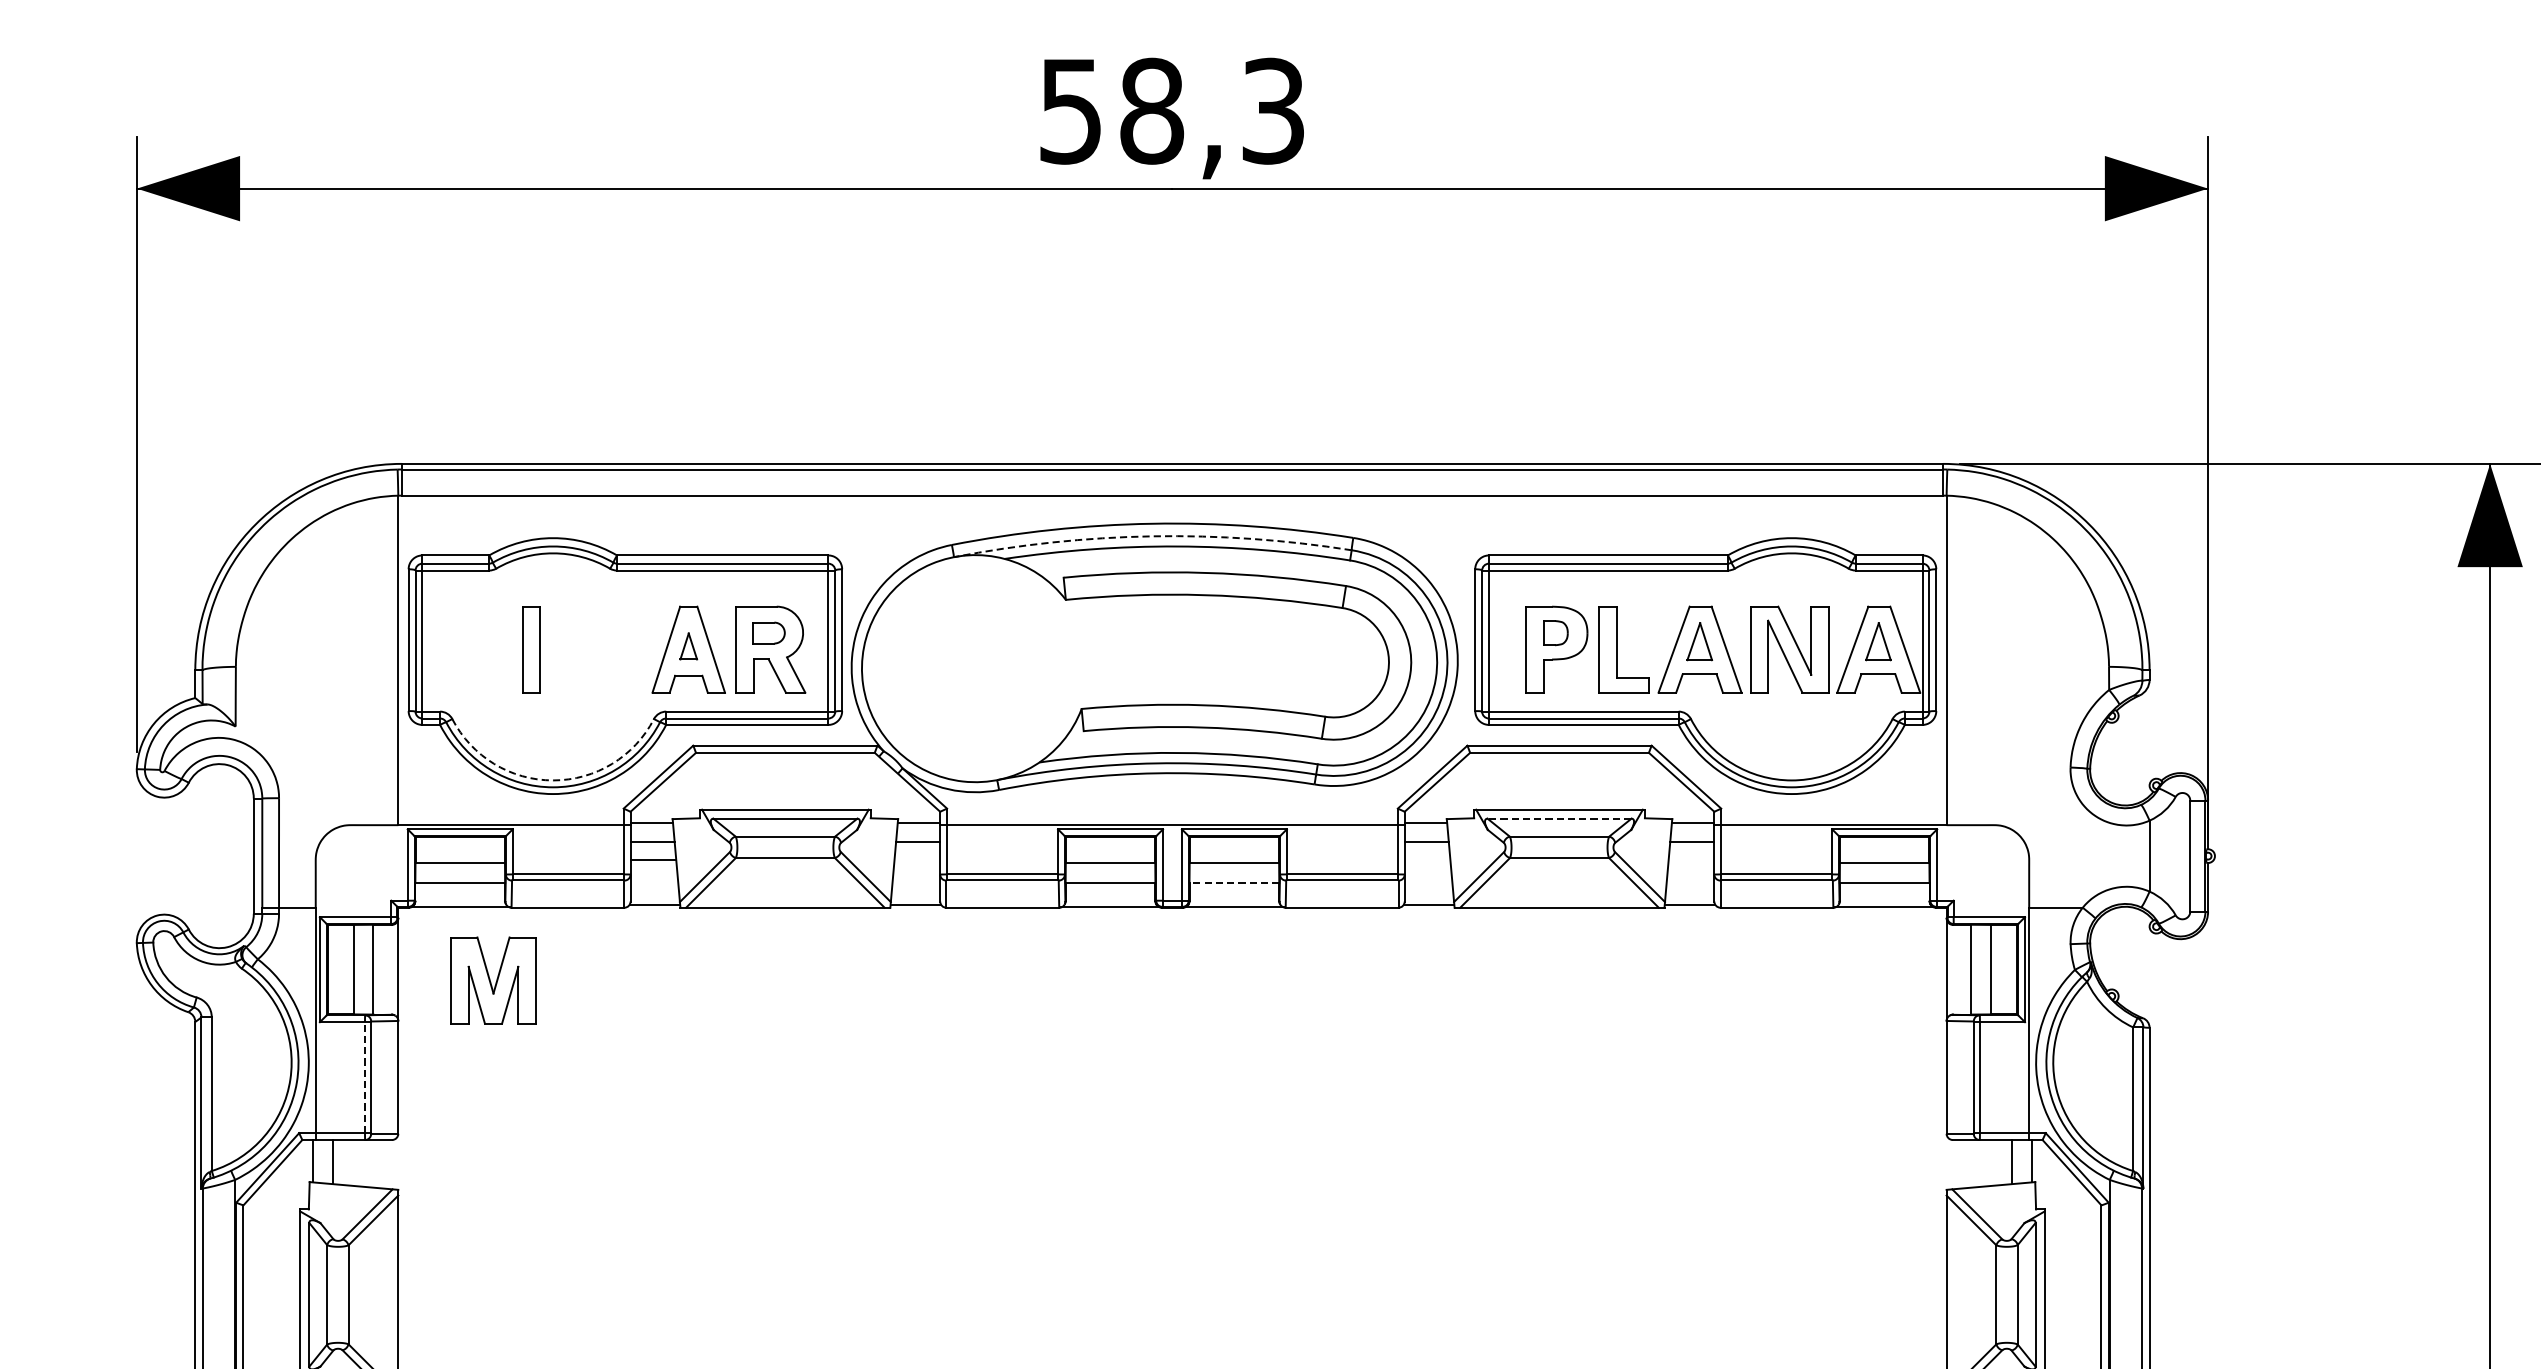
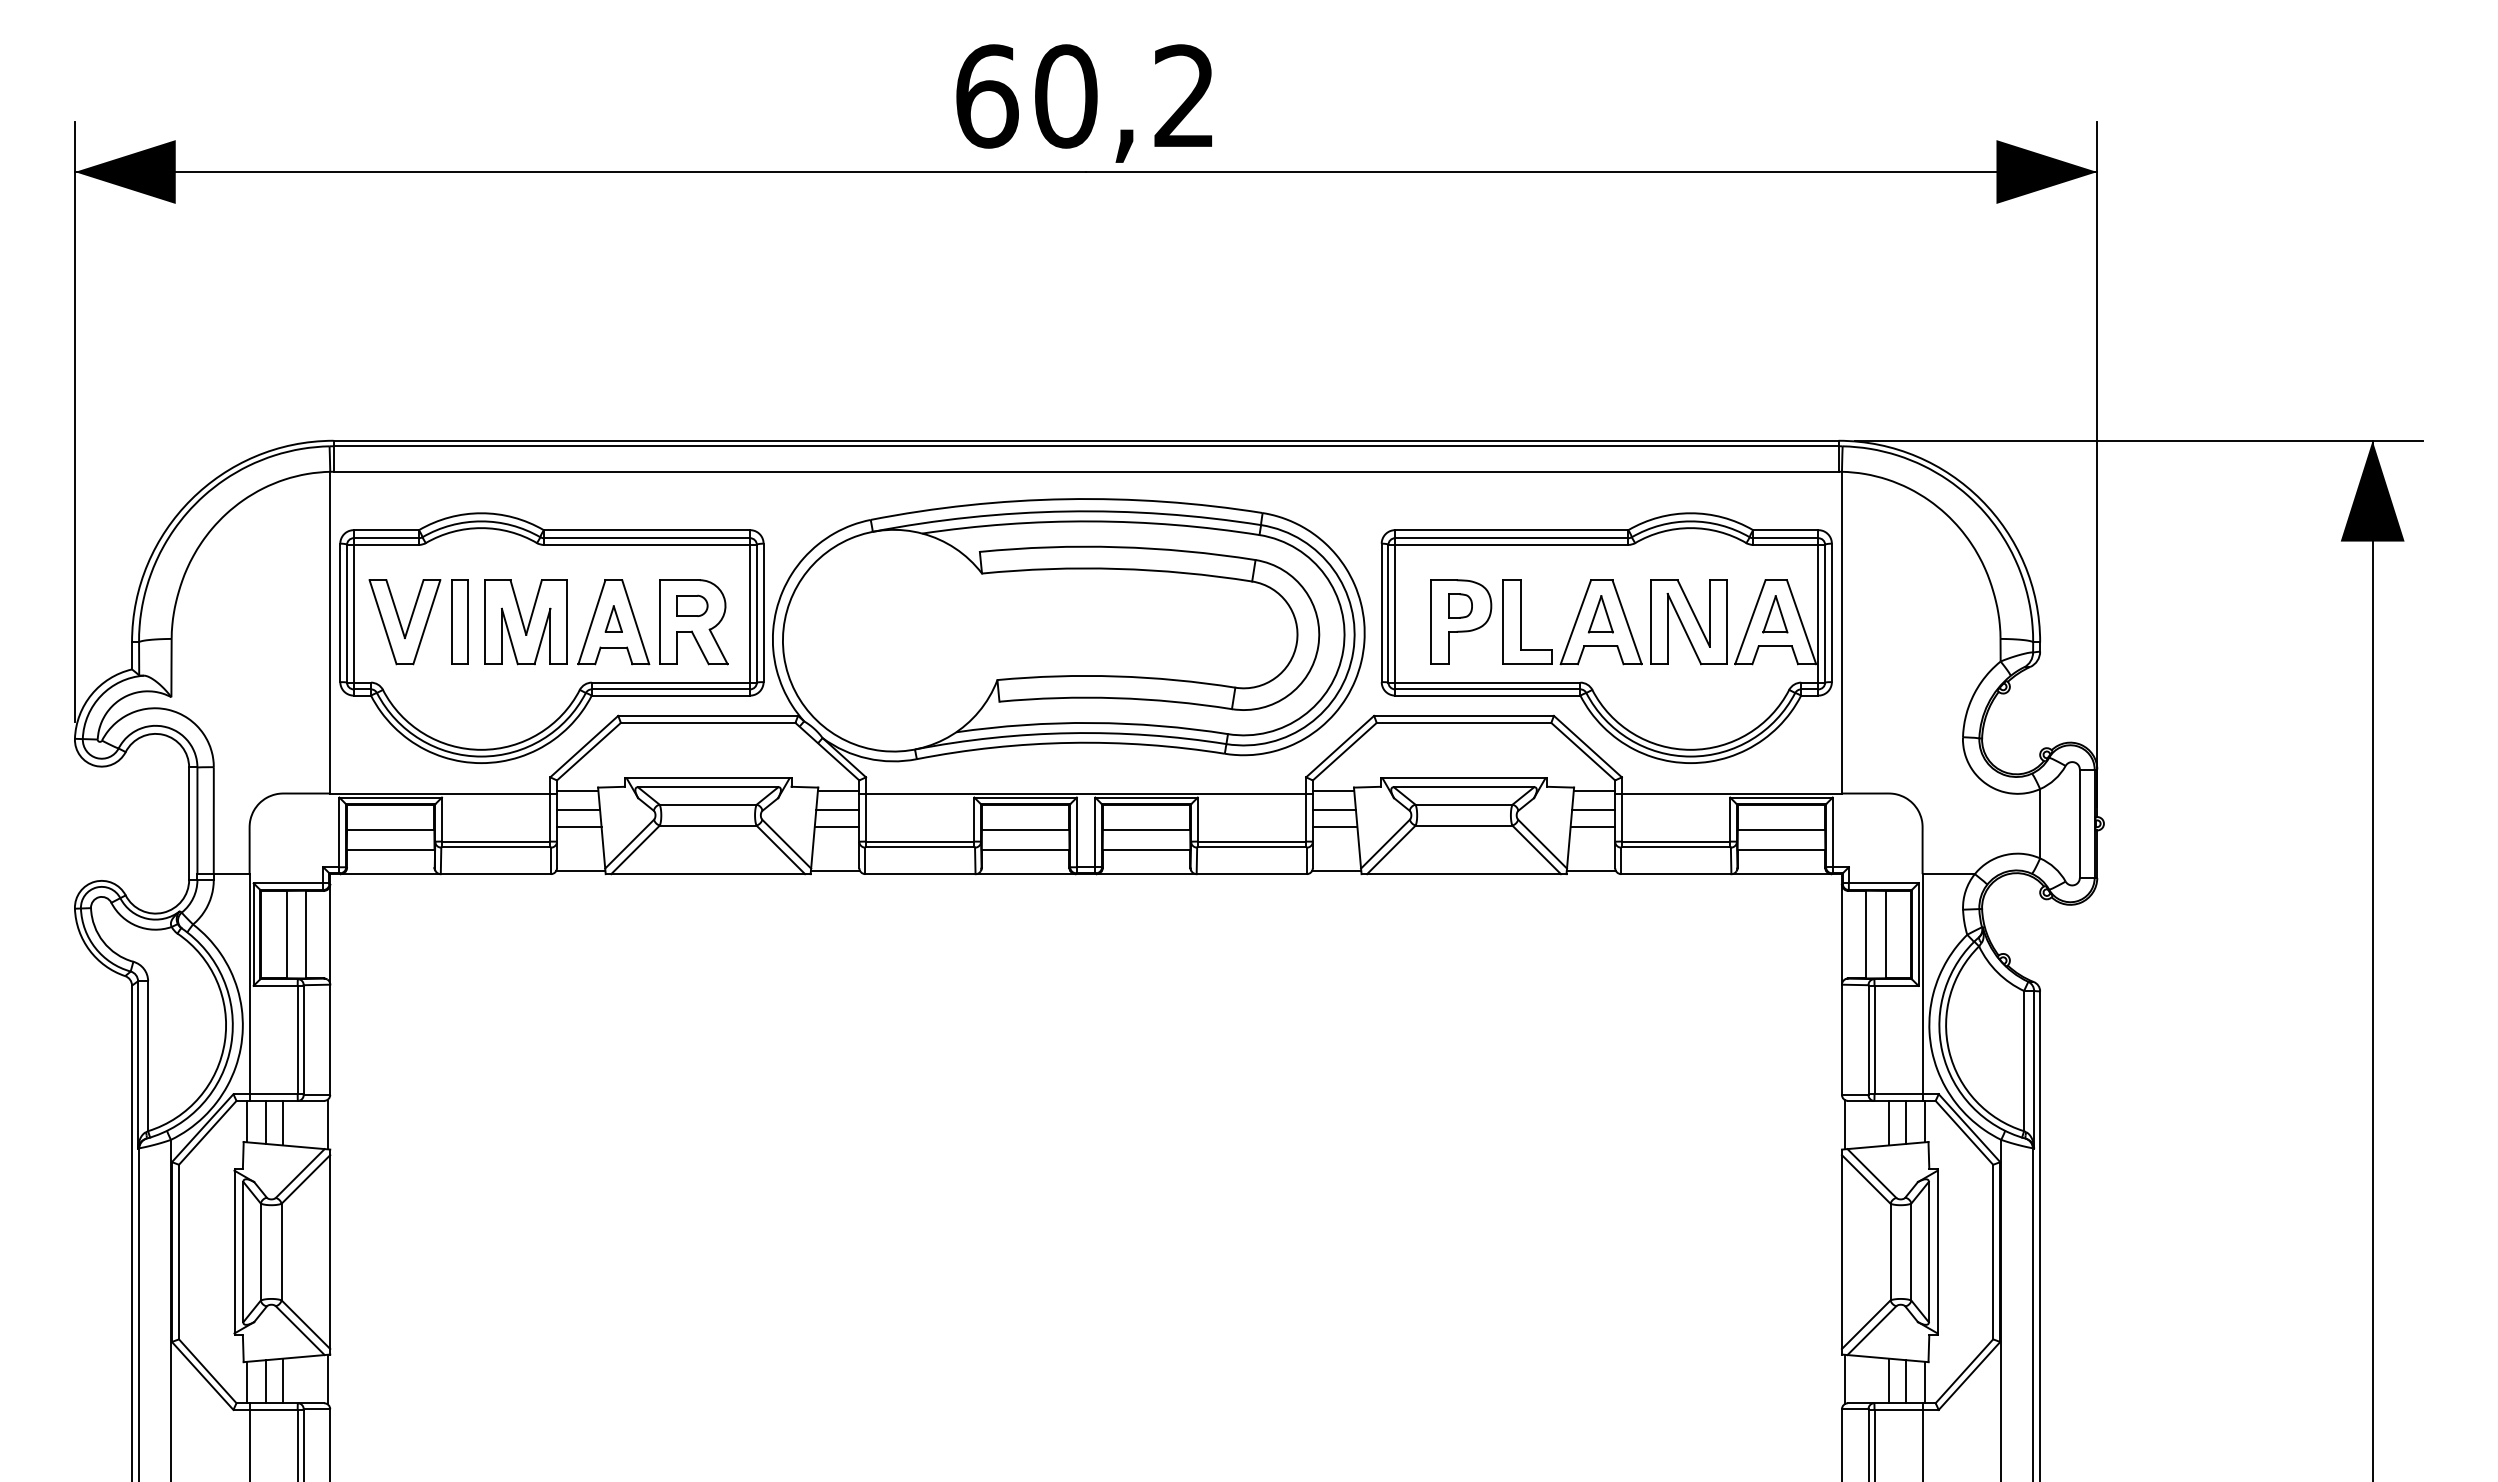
text: (1171, 111) -> (1085, 96), 58,3 -> 60,2
arc: (1152, 536) -> (1066, 511), dashed -> solid
part: (474, 650) -> (404, 622), added
arc: (553, 780) -> (481, 749), dashed -> solid
line: (1558, 819) -> (1463, 787), dashed -> solid
line: (916, 859) -> (836, 827), added
line: (1426, 859) -> (1334, 827), added
line: (1691, 859) -> (1592, 827), added
line: (1234, 882) -> (1146, 849), dashed -> solid
part: (492, 980) -> (525, 622), moved
line: (364, 1077) -> (297, 1039), dashed -> solid
line: (350, 1162) -> (283, 1122), added
line: (1994, 1162) -> (1888, 1122), added
line: (395, 1164) -> (327, 1124), added
line: (1949, 1164) -> (1844, 1124), added

